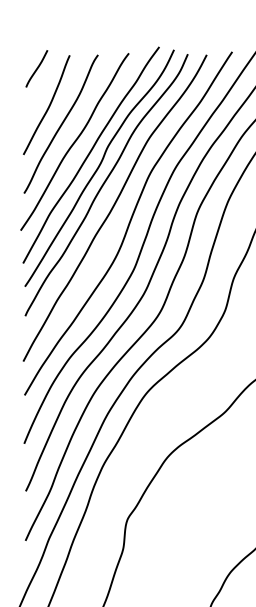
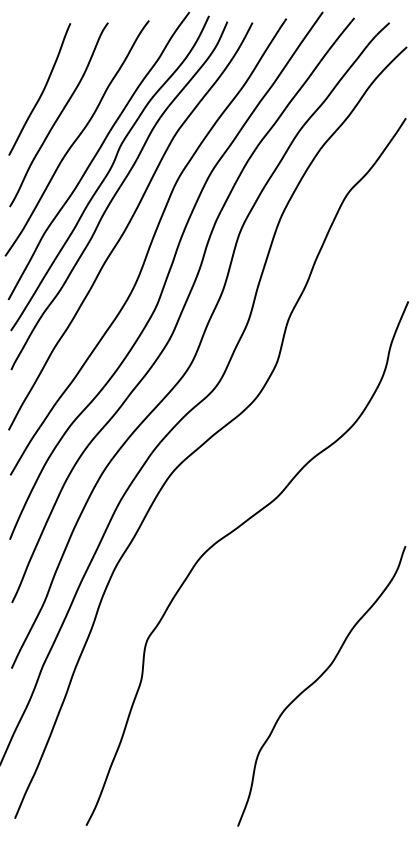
curve: (36, 69) -> (26, 41), removed

